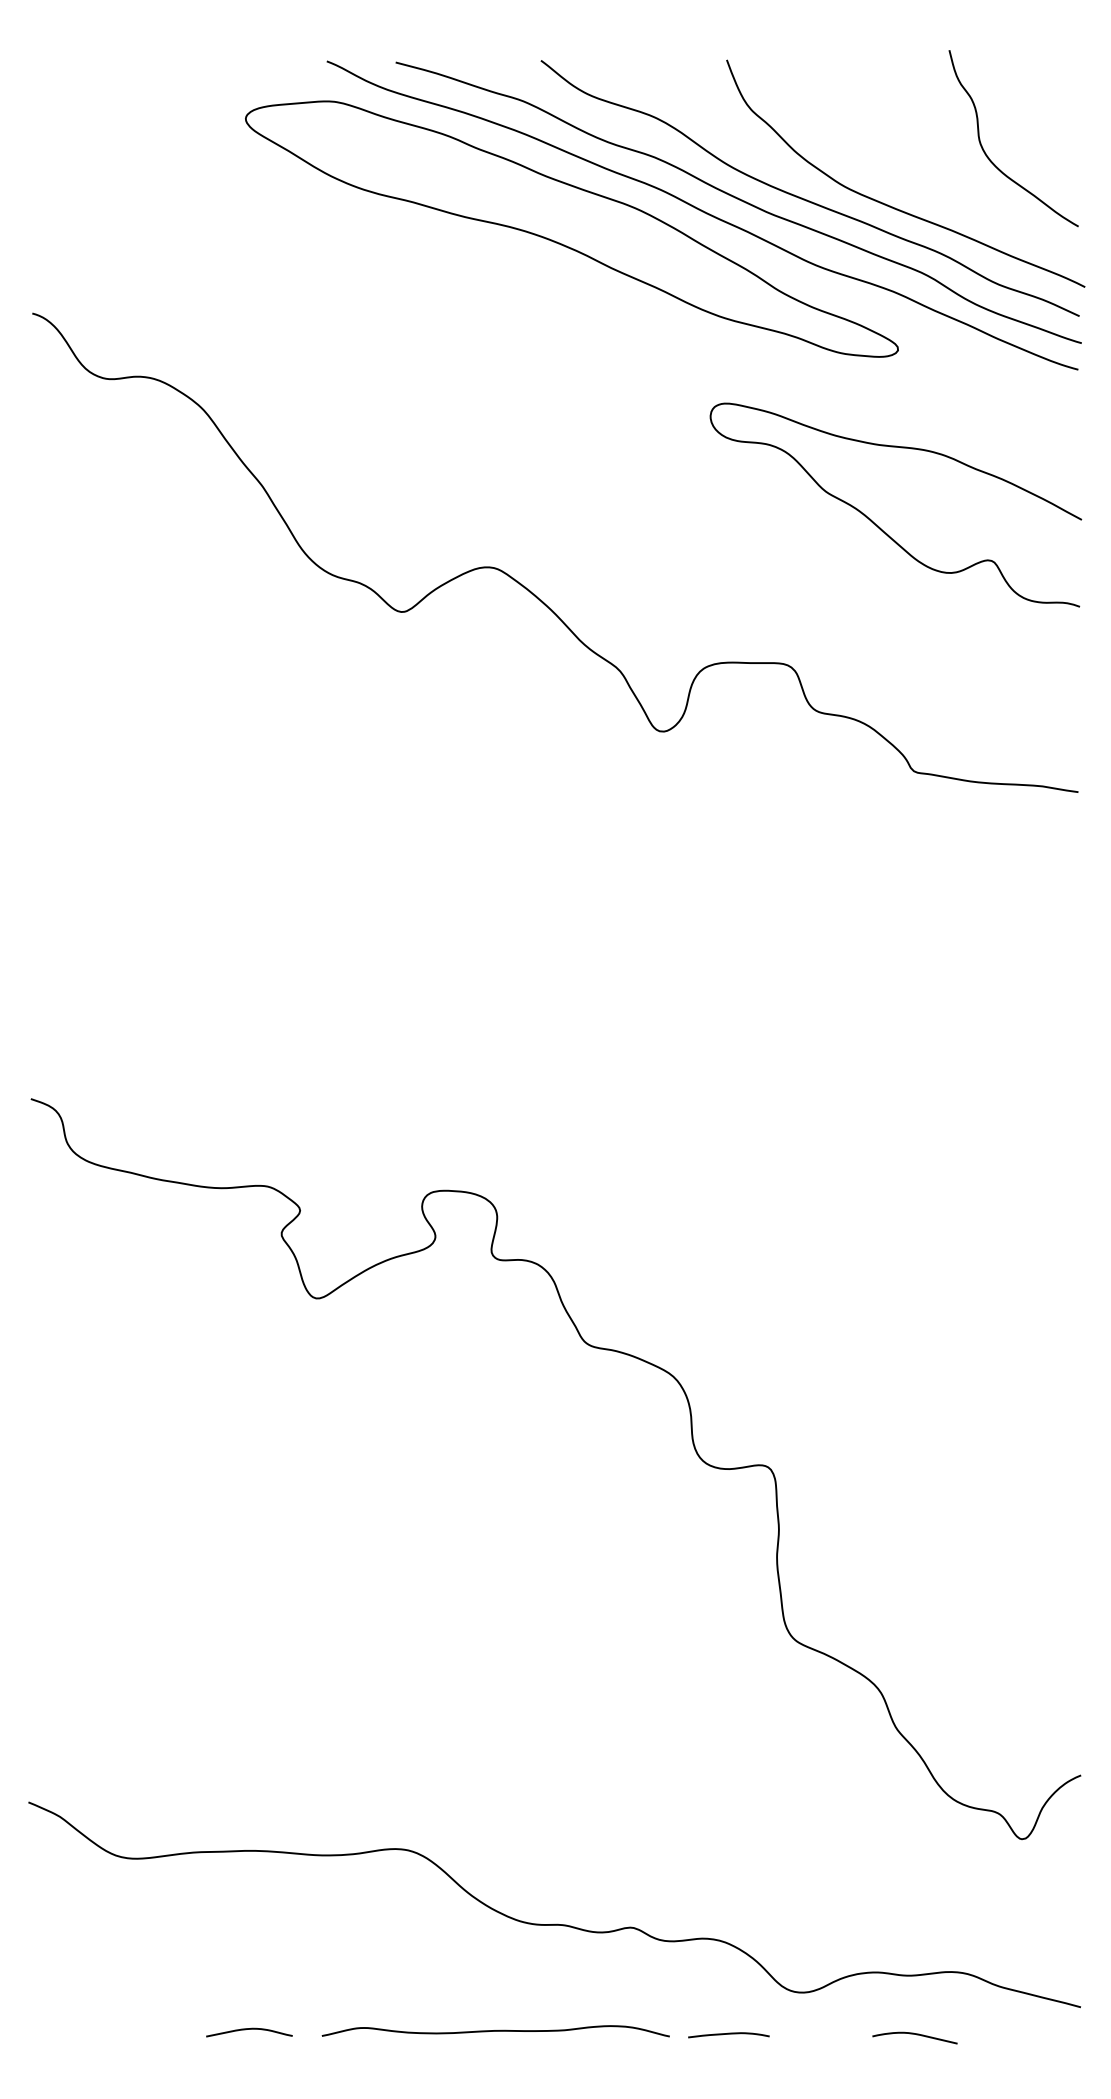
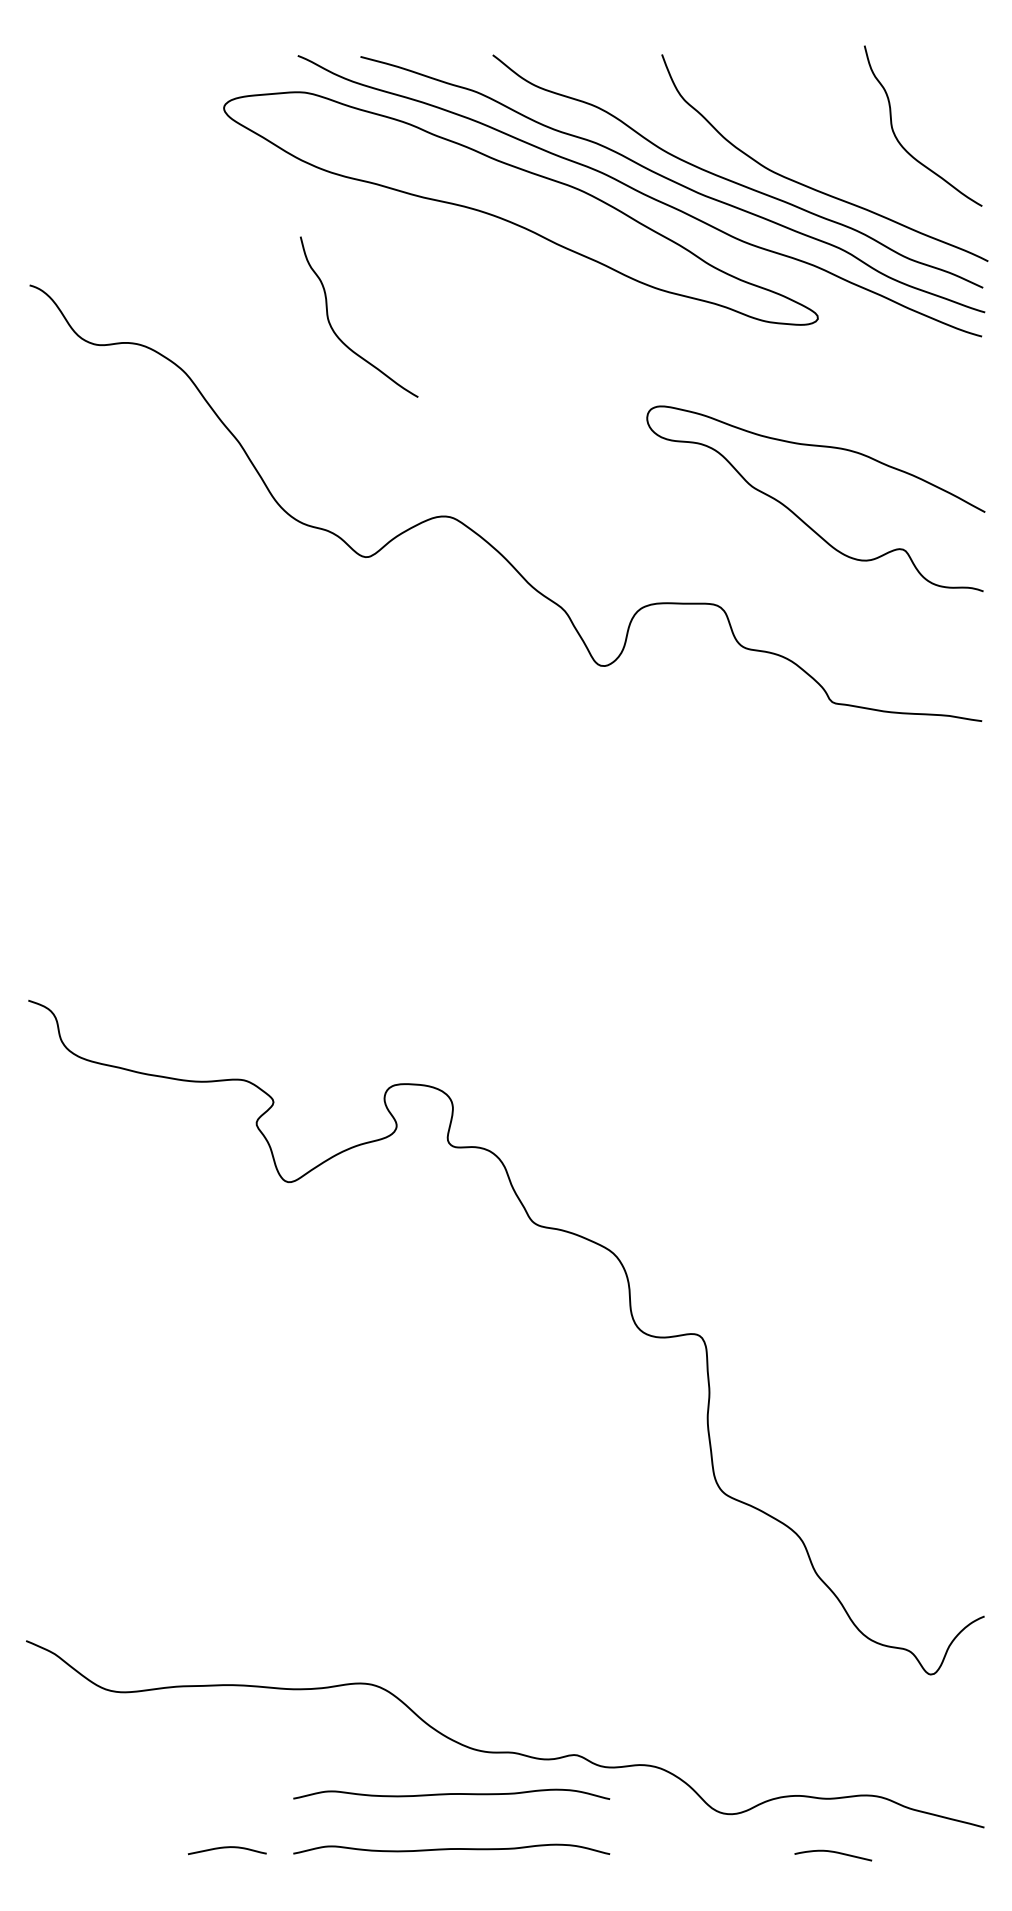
curve: (369, 366) -> (336, 333), added
curve: (880, 526) -> (801, 518), moved
curve: (495, 1969) -> (451, 1793), added
curve: (728, 2034) -> (663, 1852), removed

